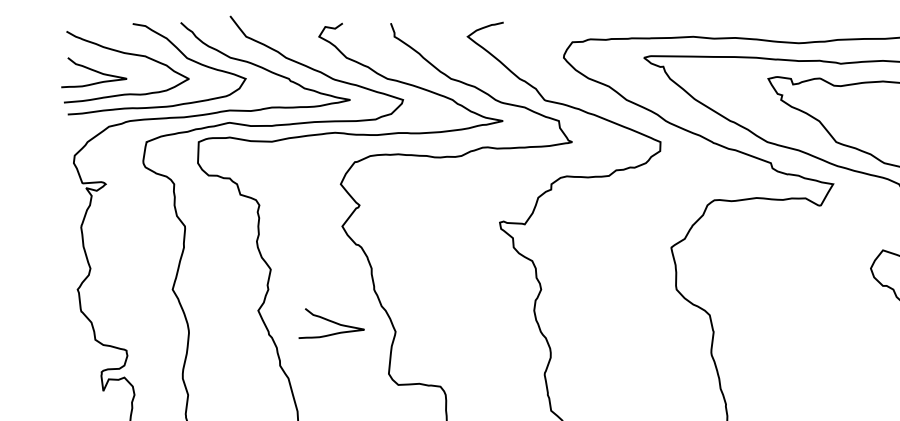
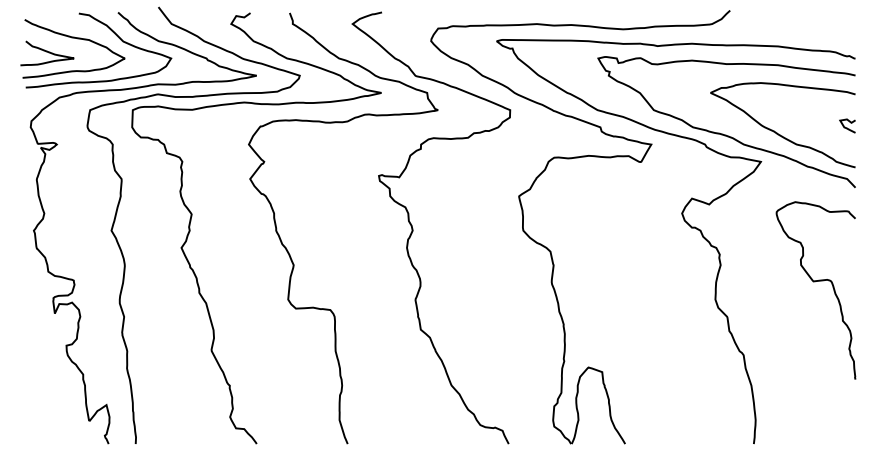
curve: (331, 322) -> (241, 257), removed

